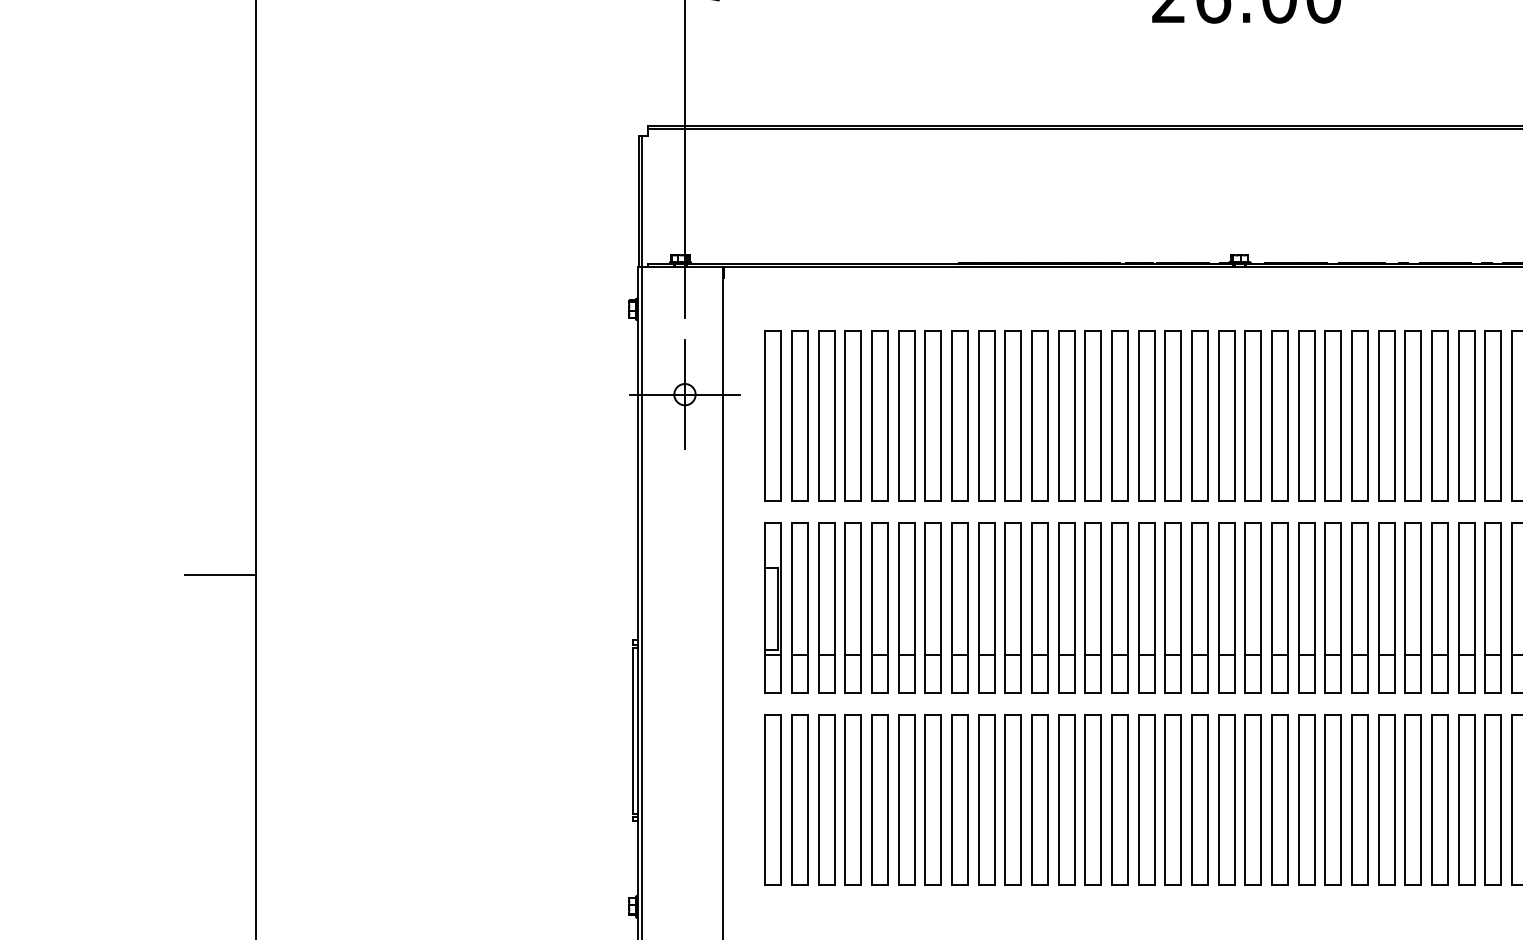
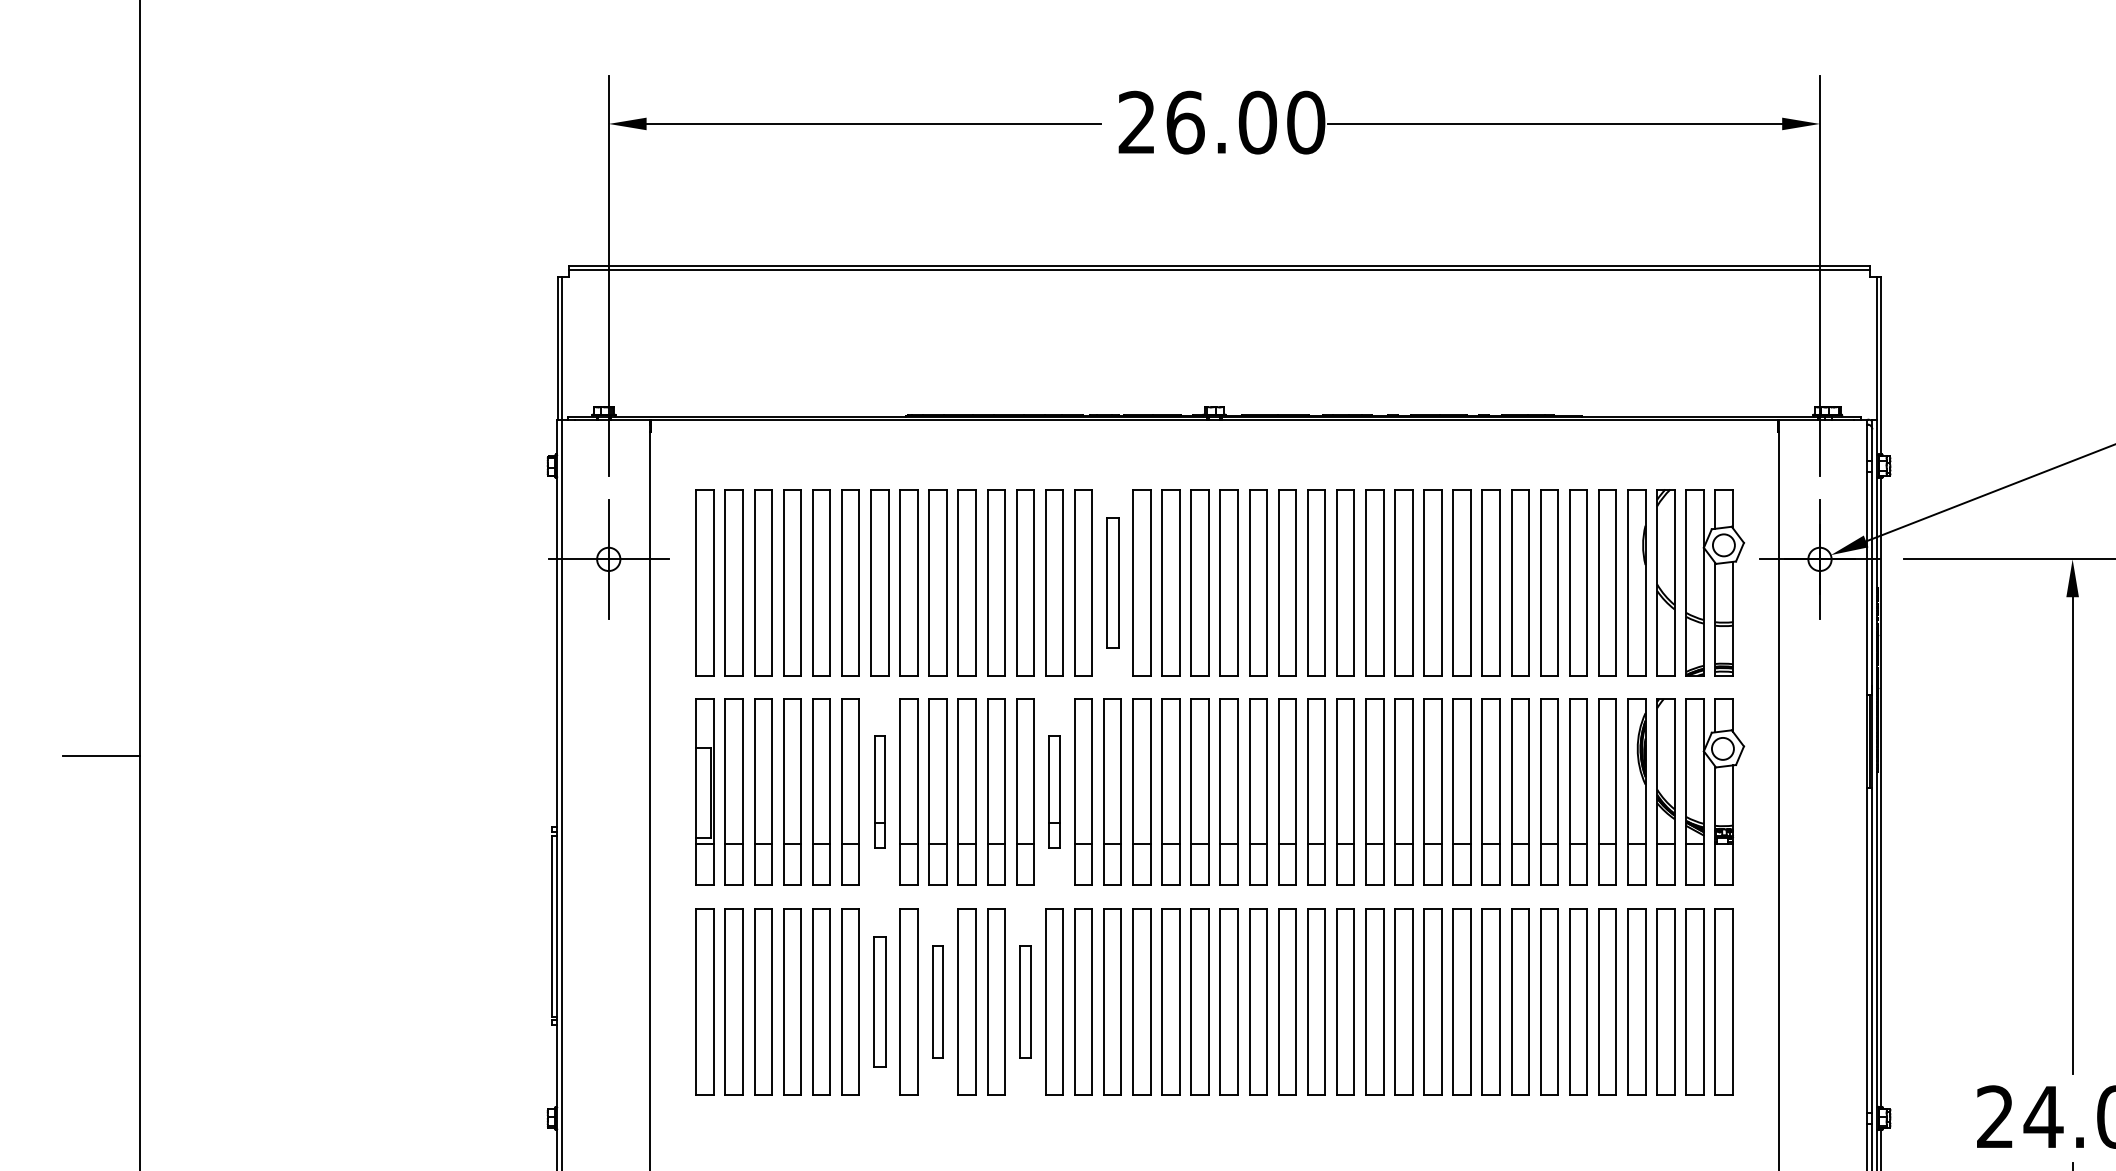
part: (1146, 415) -> (1112, 582), size x0.7
part: (932, 607) -> (879, 791), size x0.6
part: (1093, 607) -> (1054, 791), size x0.6
part: (932, 799) -> (879, 1001), size x0.7
part: (986, 799) -> (937, 1001), size x0.6
part: (1066, 799) -> (1025, 1001), size x0.6

